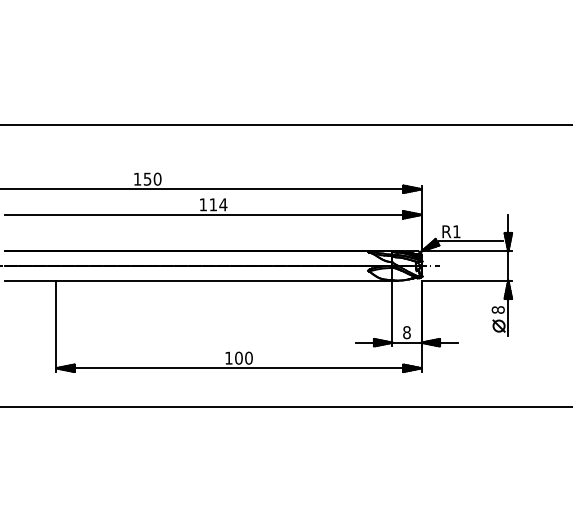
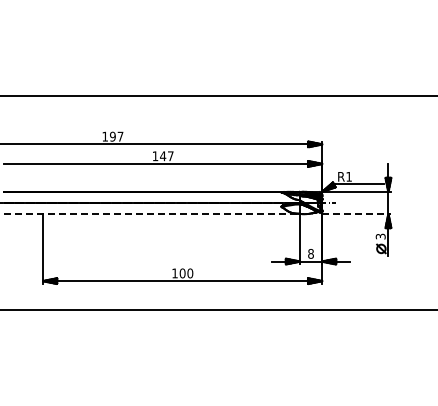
text: (152, 178) -> (116, 136), 150 -> 197
text: (217, 205) -> (166, 156), 114 -> 147
line: (202, 281) -> (154, 214), solid -> dashed
line: (466, 281) -> (356, 214), solid -> dashed
text: (497, 309) -> (380, 236), 8 -> 3

